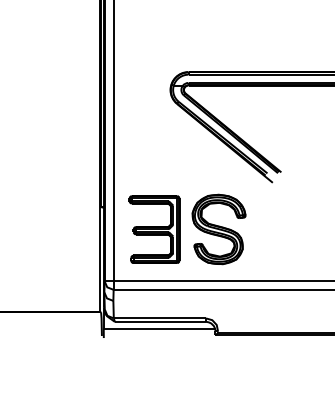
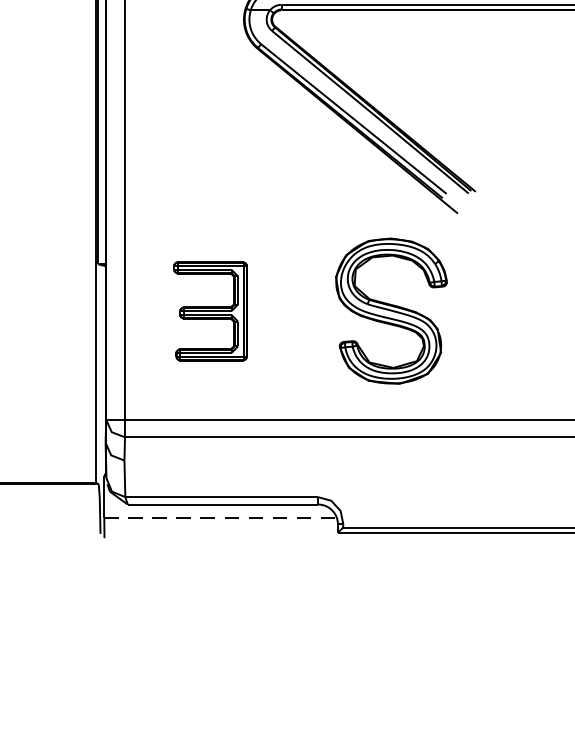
part: (154, 229) -> (210, 311), size x0.7
part: (218, 229) -> (390, 311), moved
line: (159, 328) -> (220, 518), solid -> dashed

